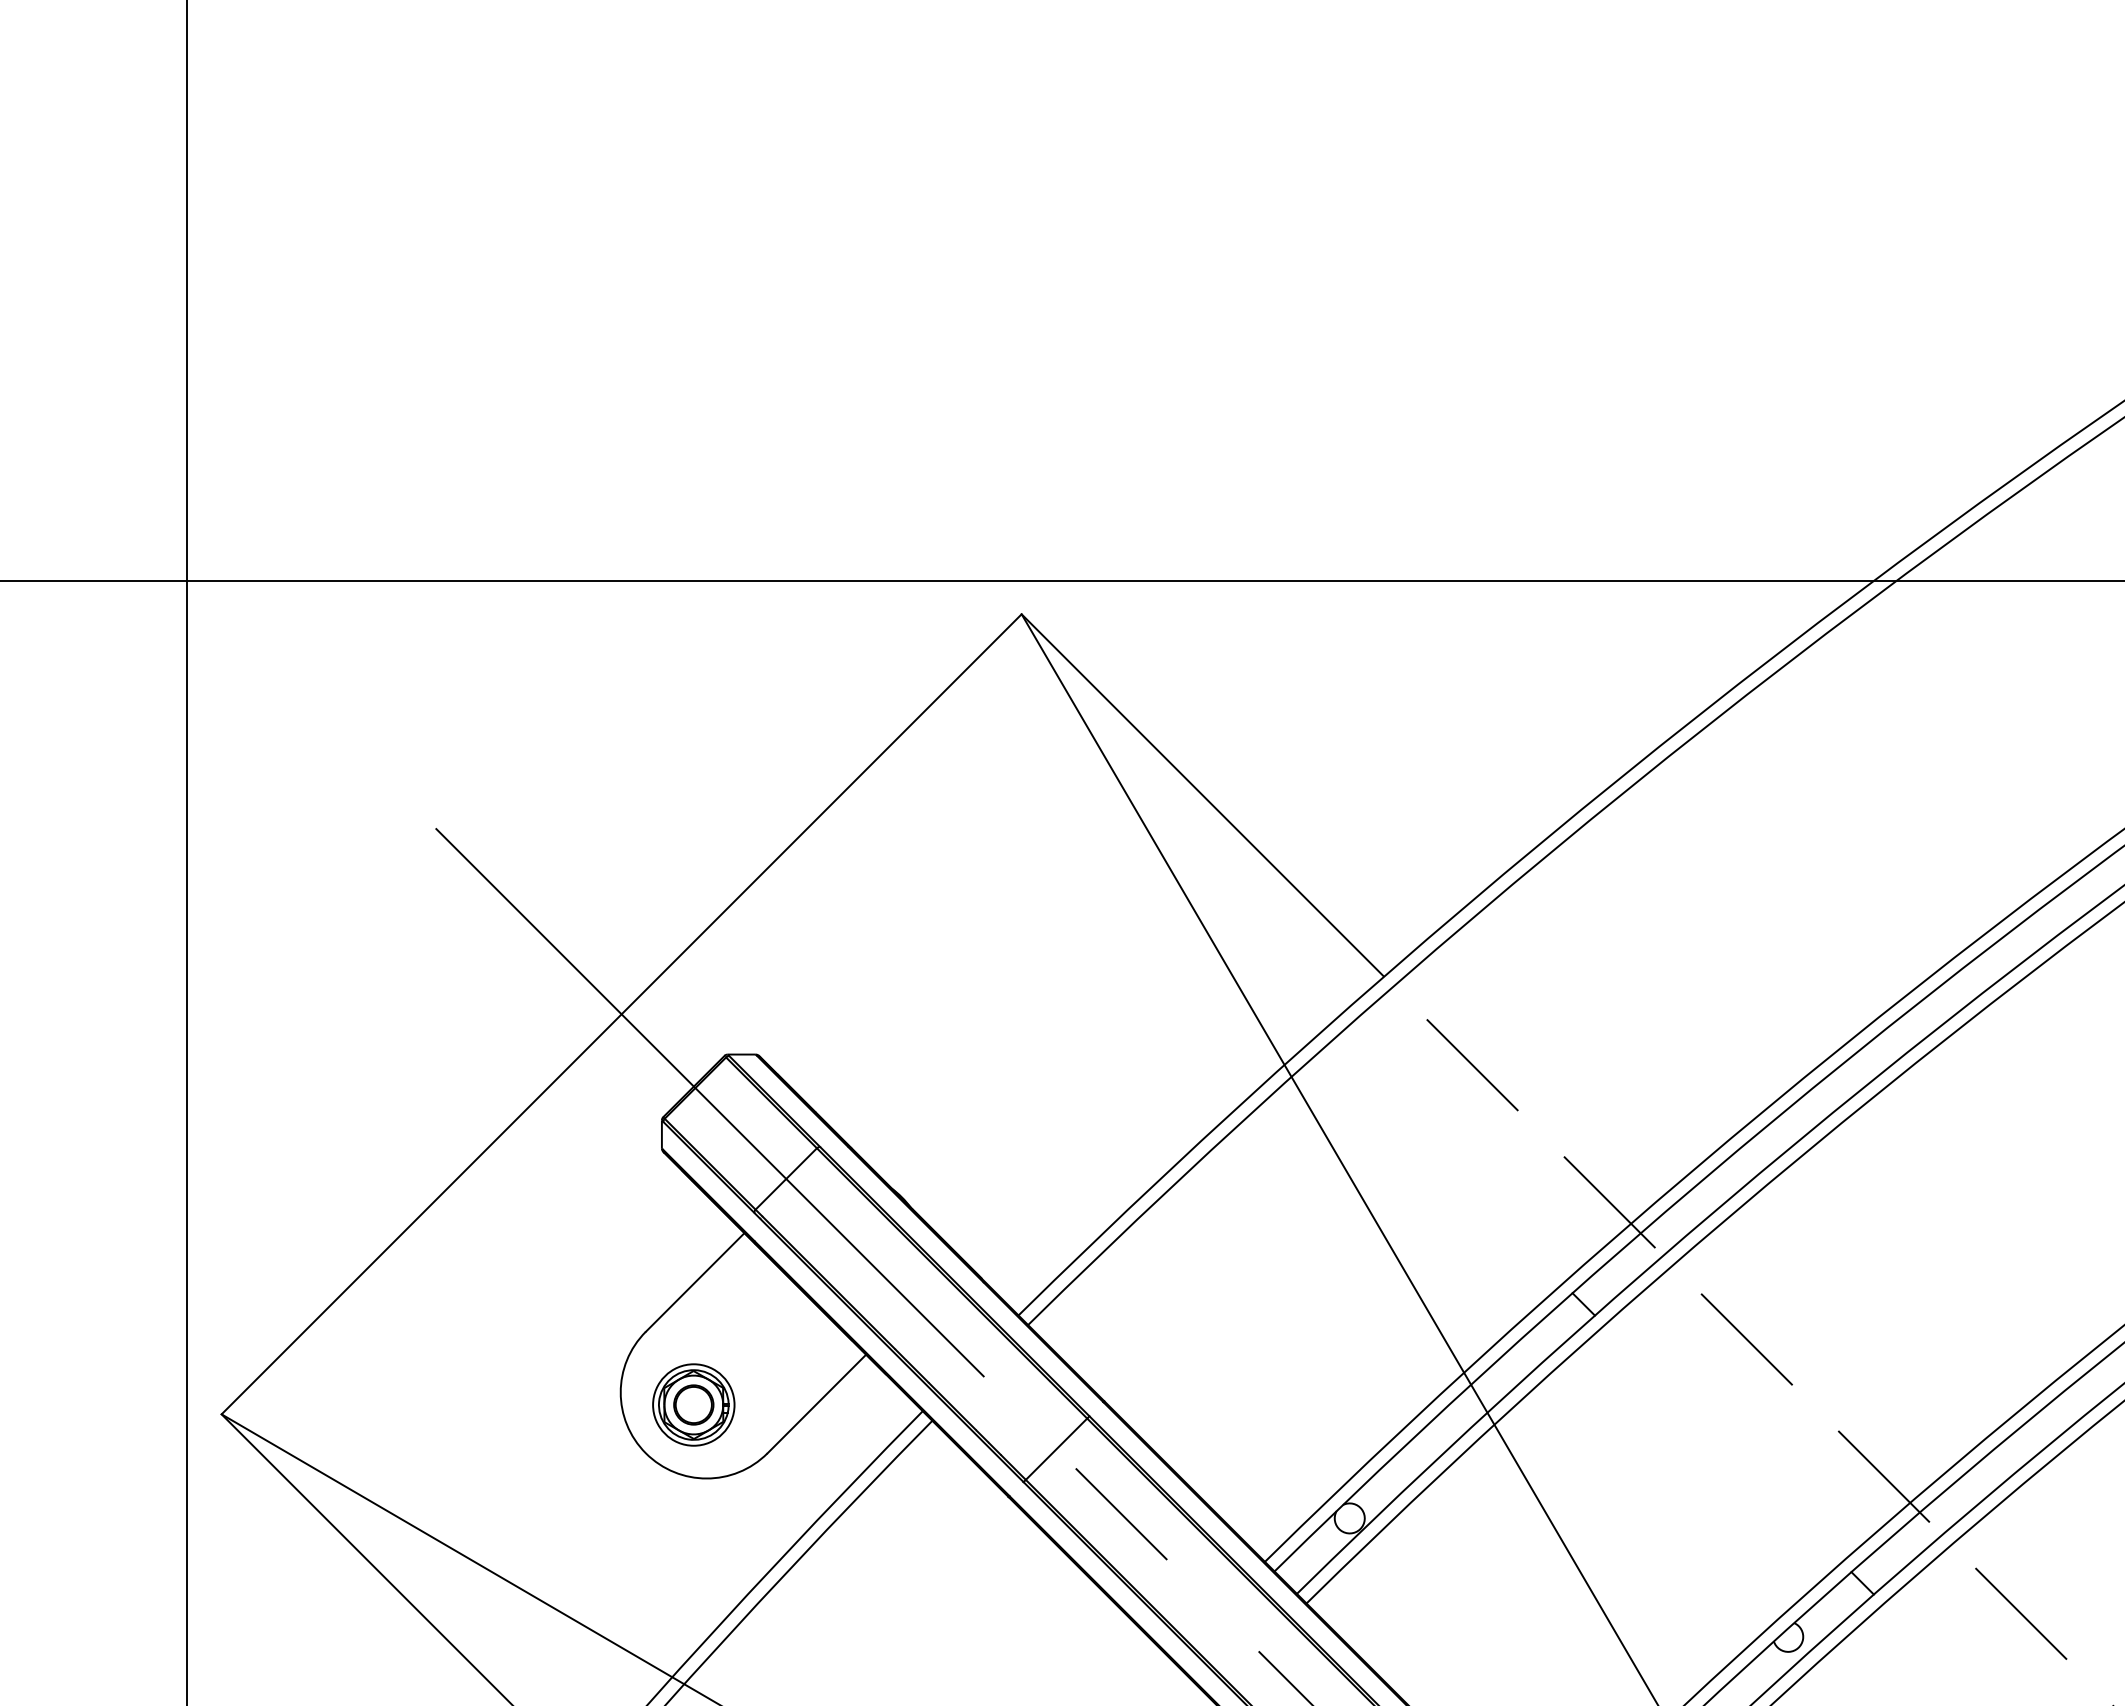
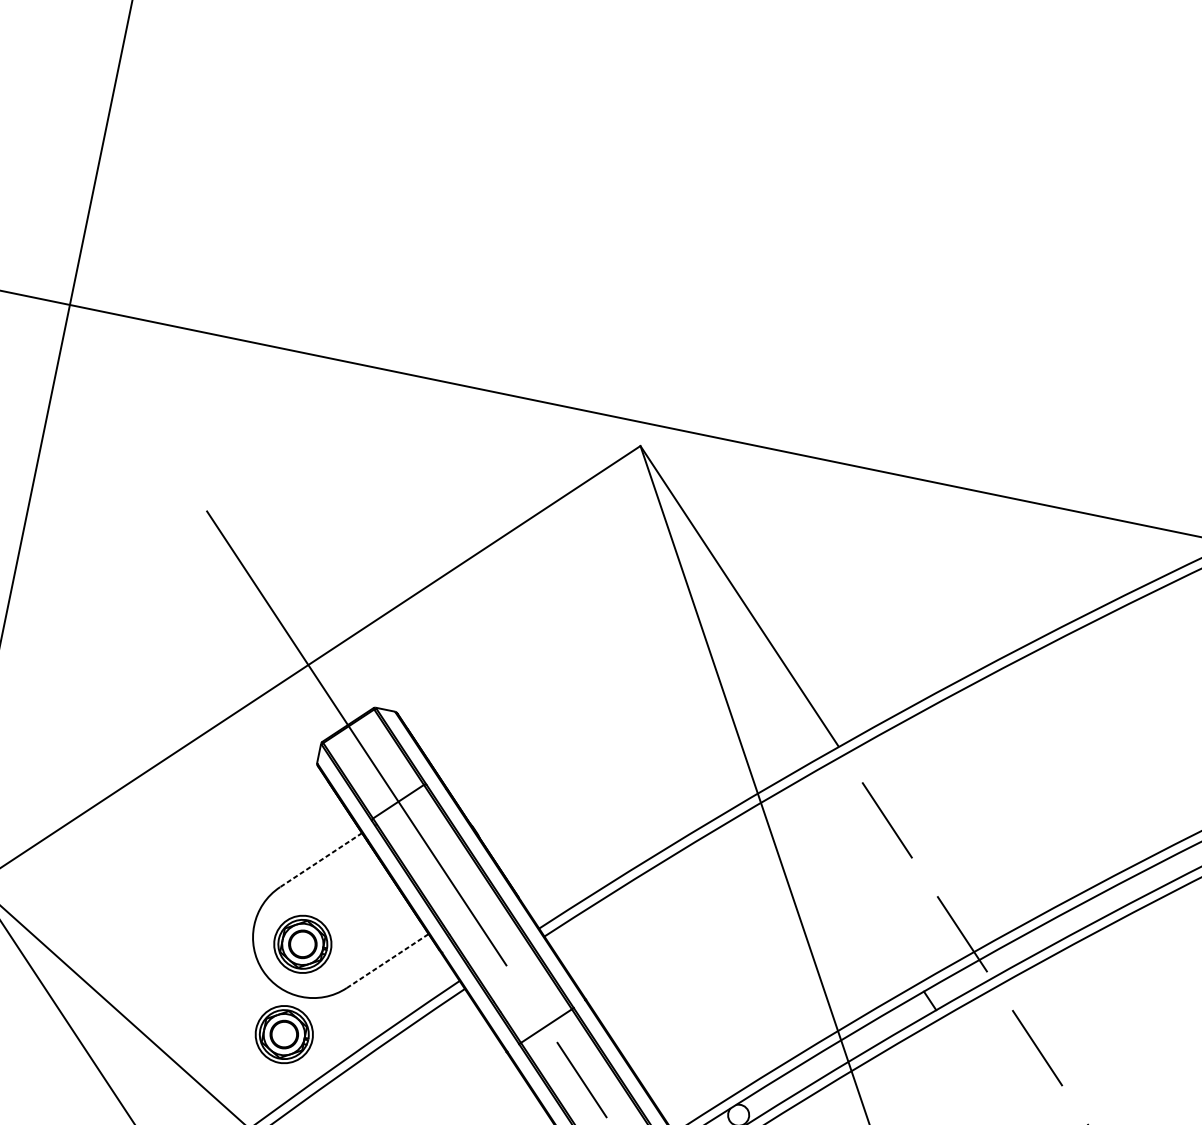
line: (695, 1282) -> (321, 860), solid -> dashed
line: (816, 1404) -> (387, 961), solid -> dashed
part: (693, 1535) -> (284, 1034), added

